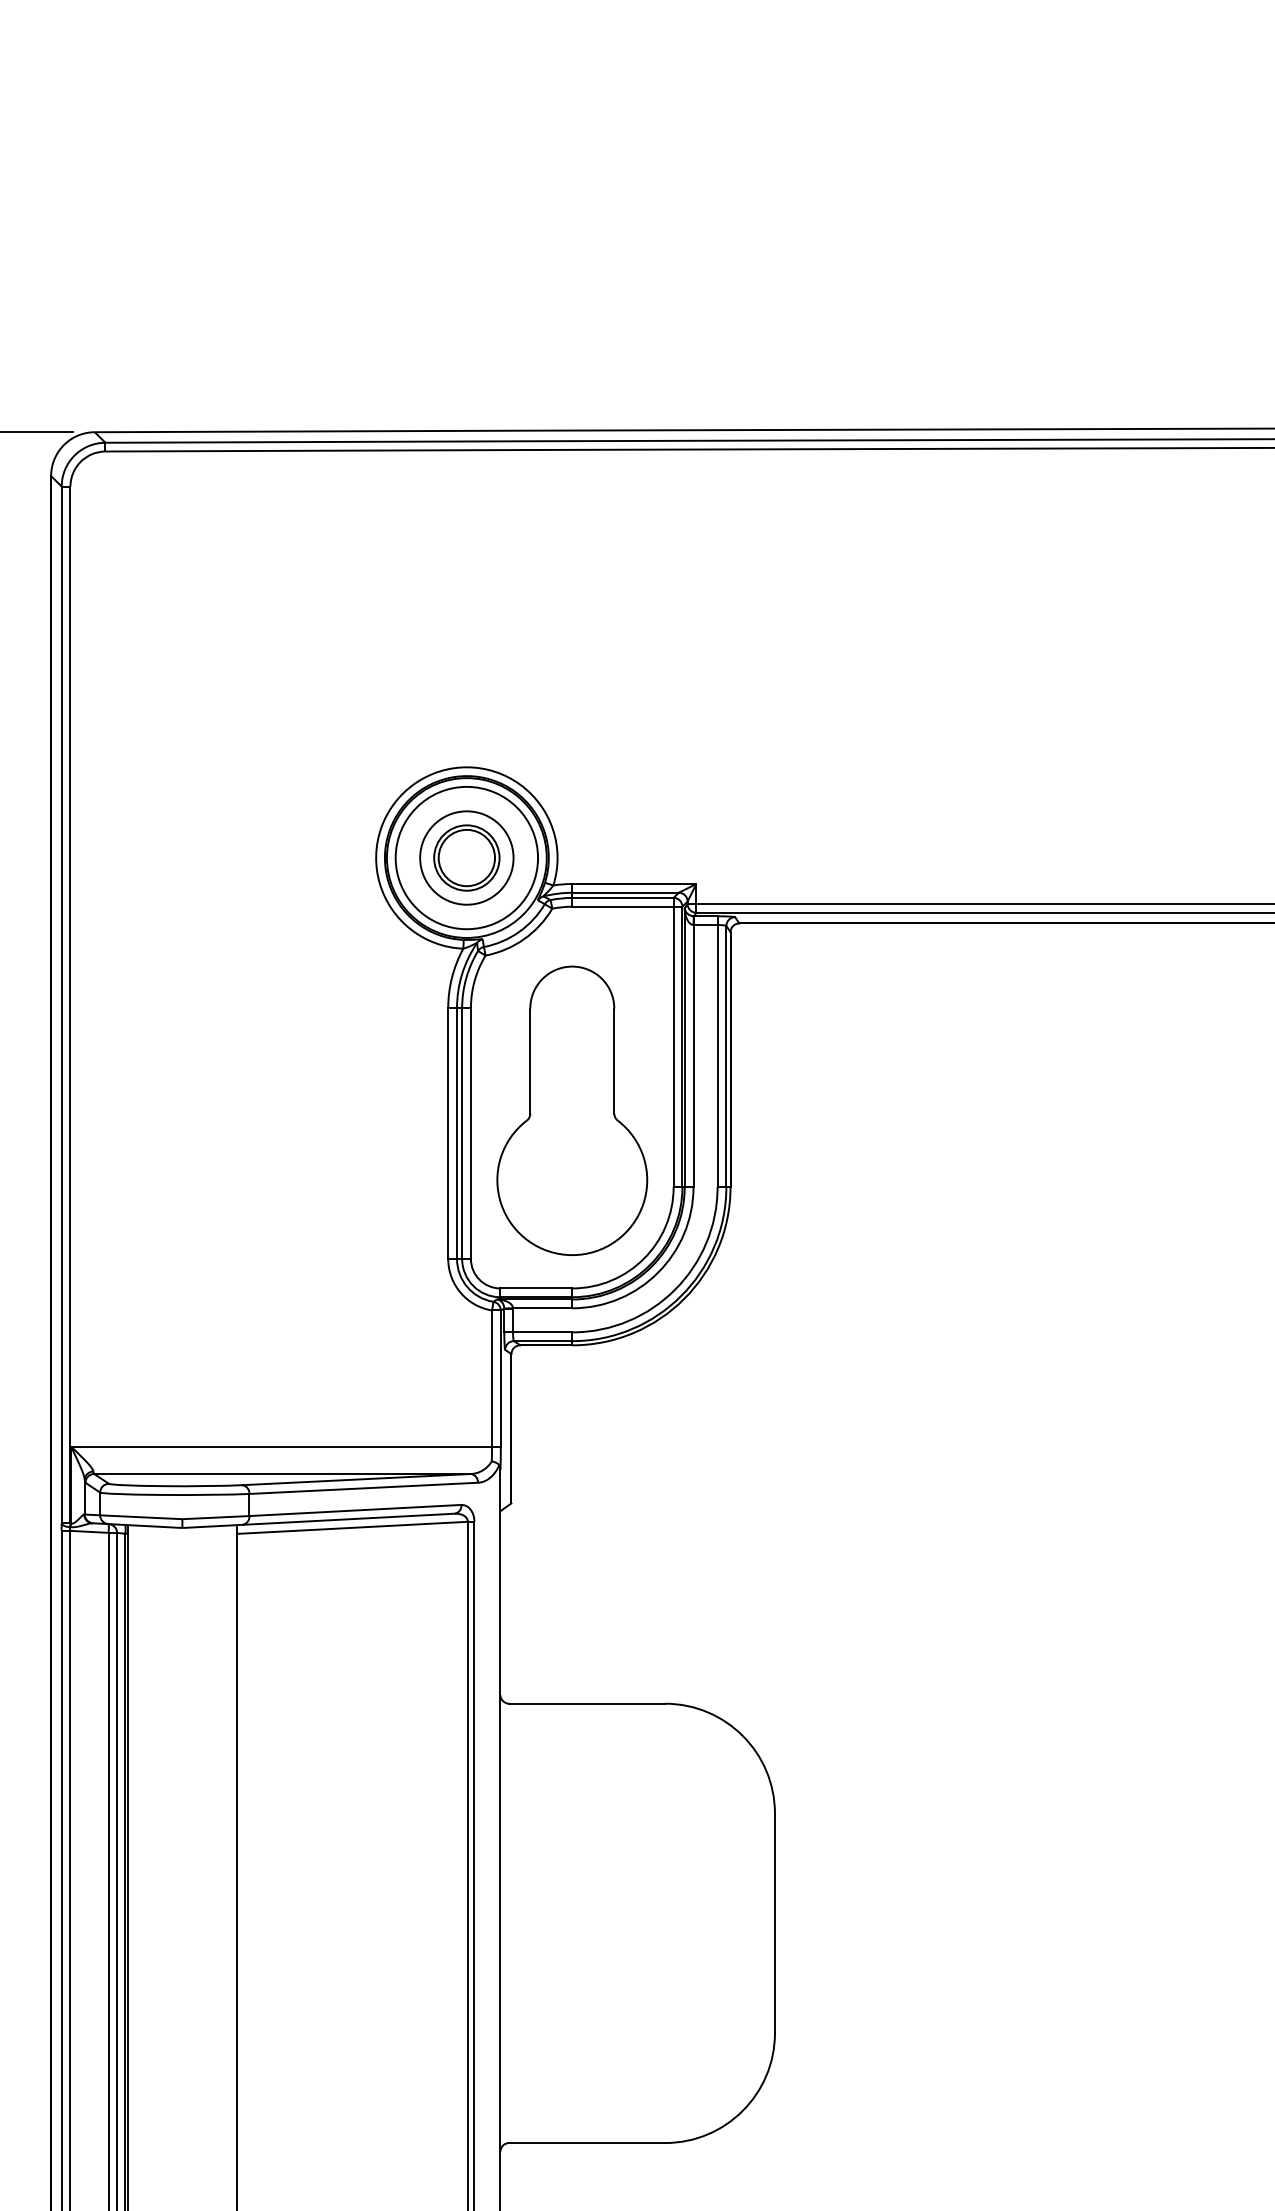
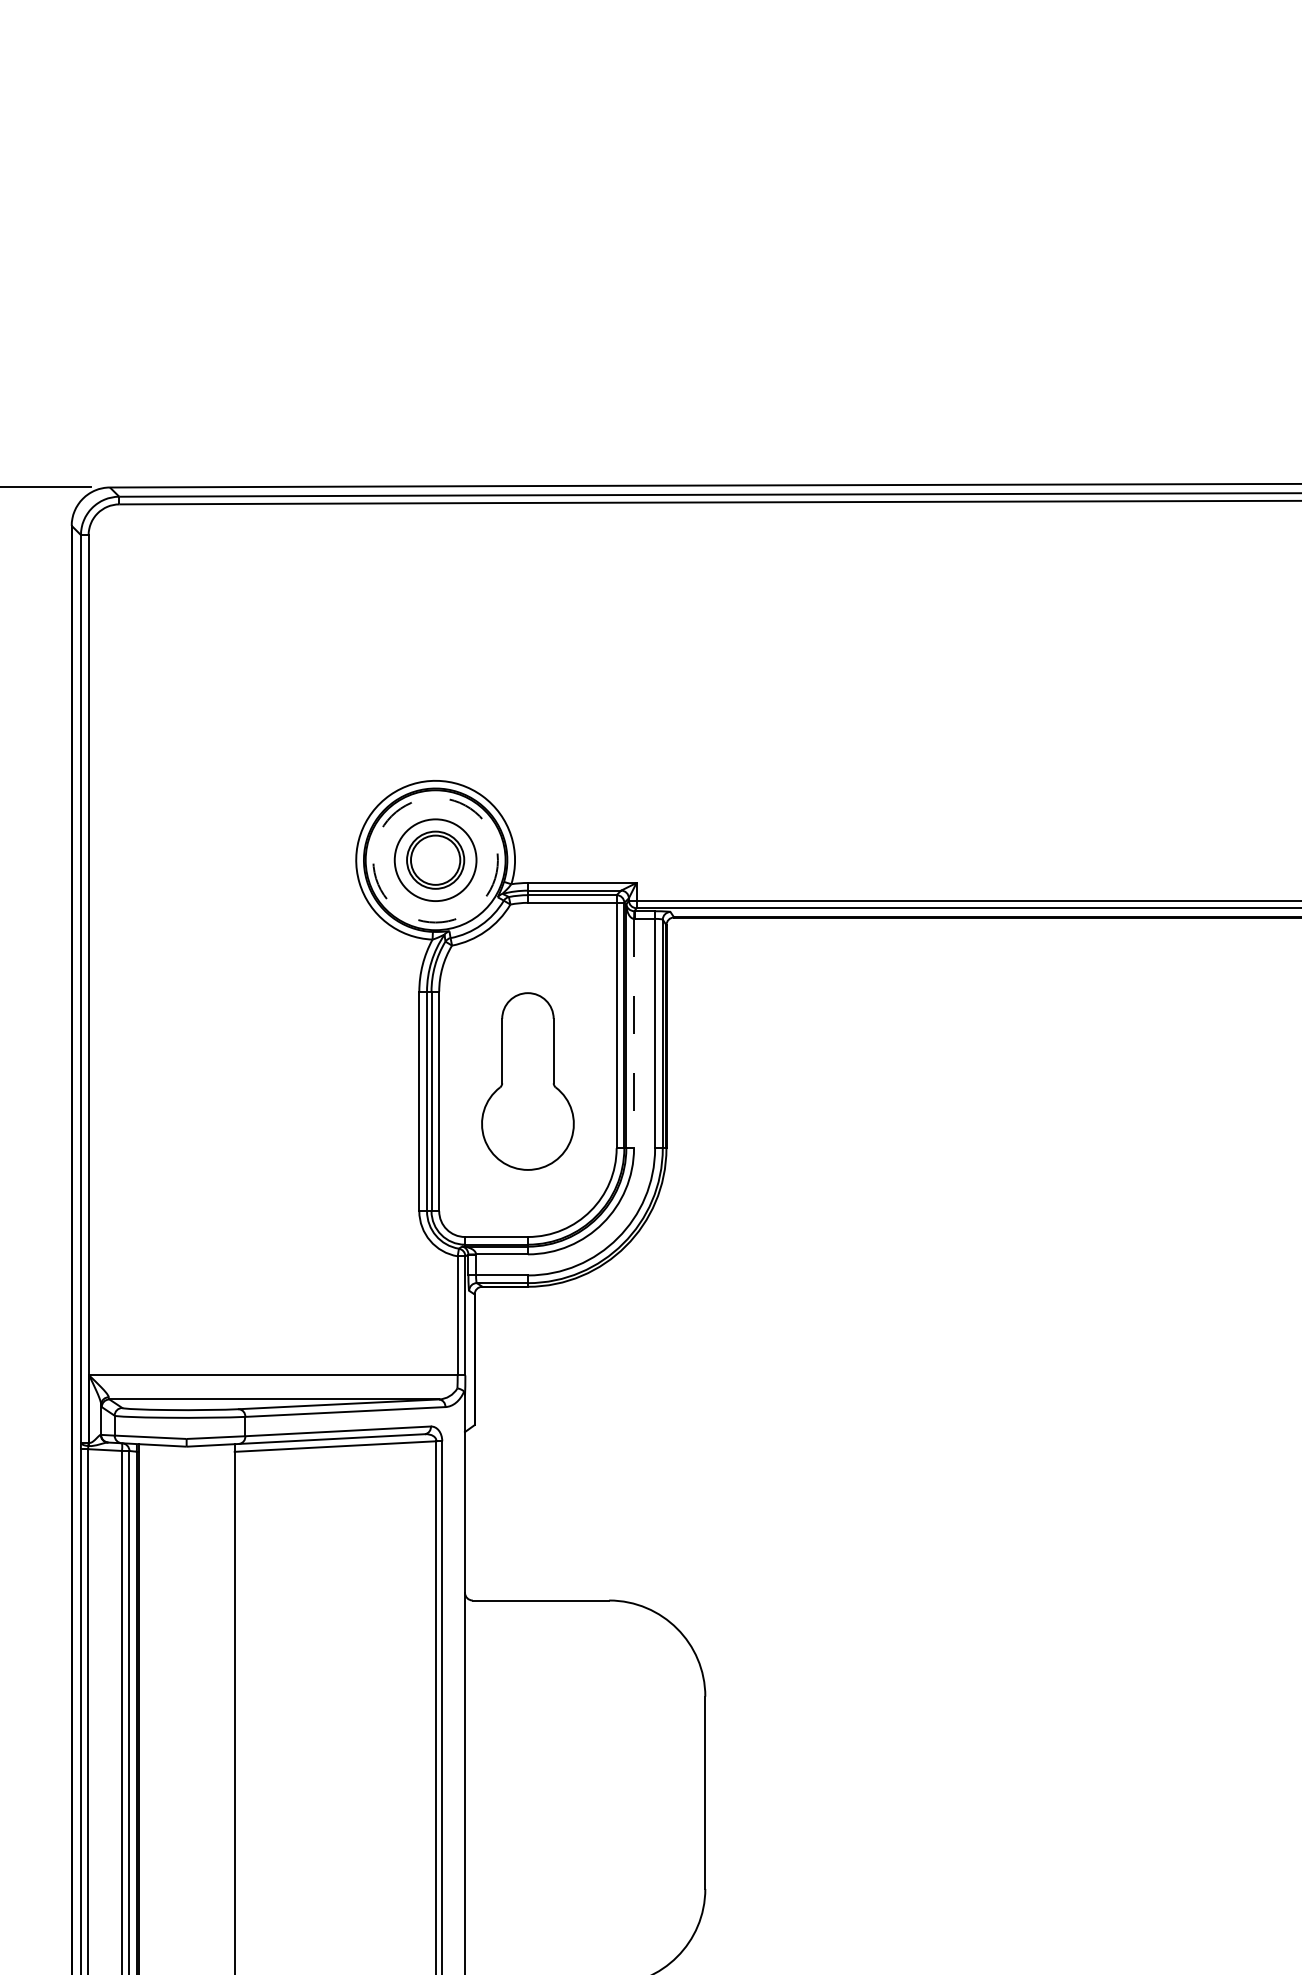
circle: (466, 857) -> (435, 859), solid -> dashed
line: (694, 1055) -> (634, 1033), solid -> dashed
part: (571, 1110) -> (527, 1081), size x0.7

